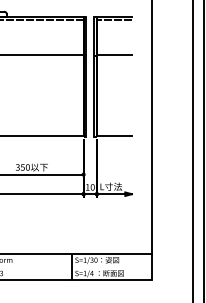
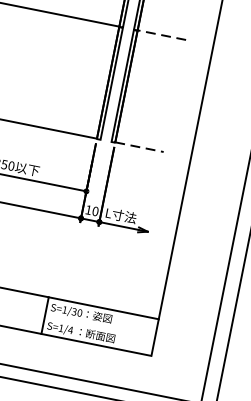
line: (114, 55) -> (161, 35), solid -> dashed
line: (114, 136) -> (139, 147), solid -> dashed

